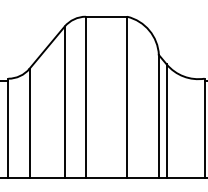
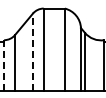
line: (63, 102) -> (32, 52), solid -> dashed
line: (8, 126) -> (4, 64), solid -> dashed

